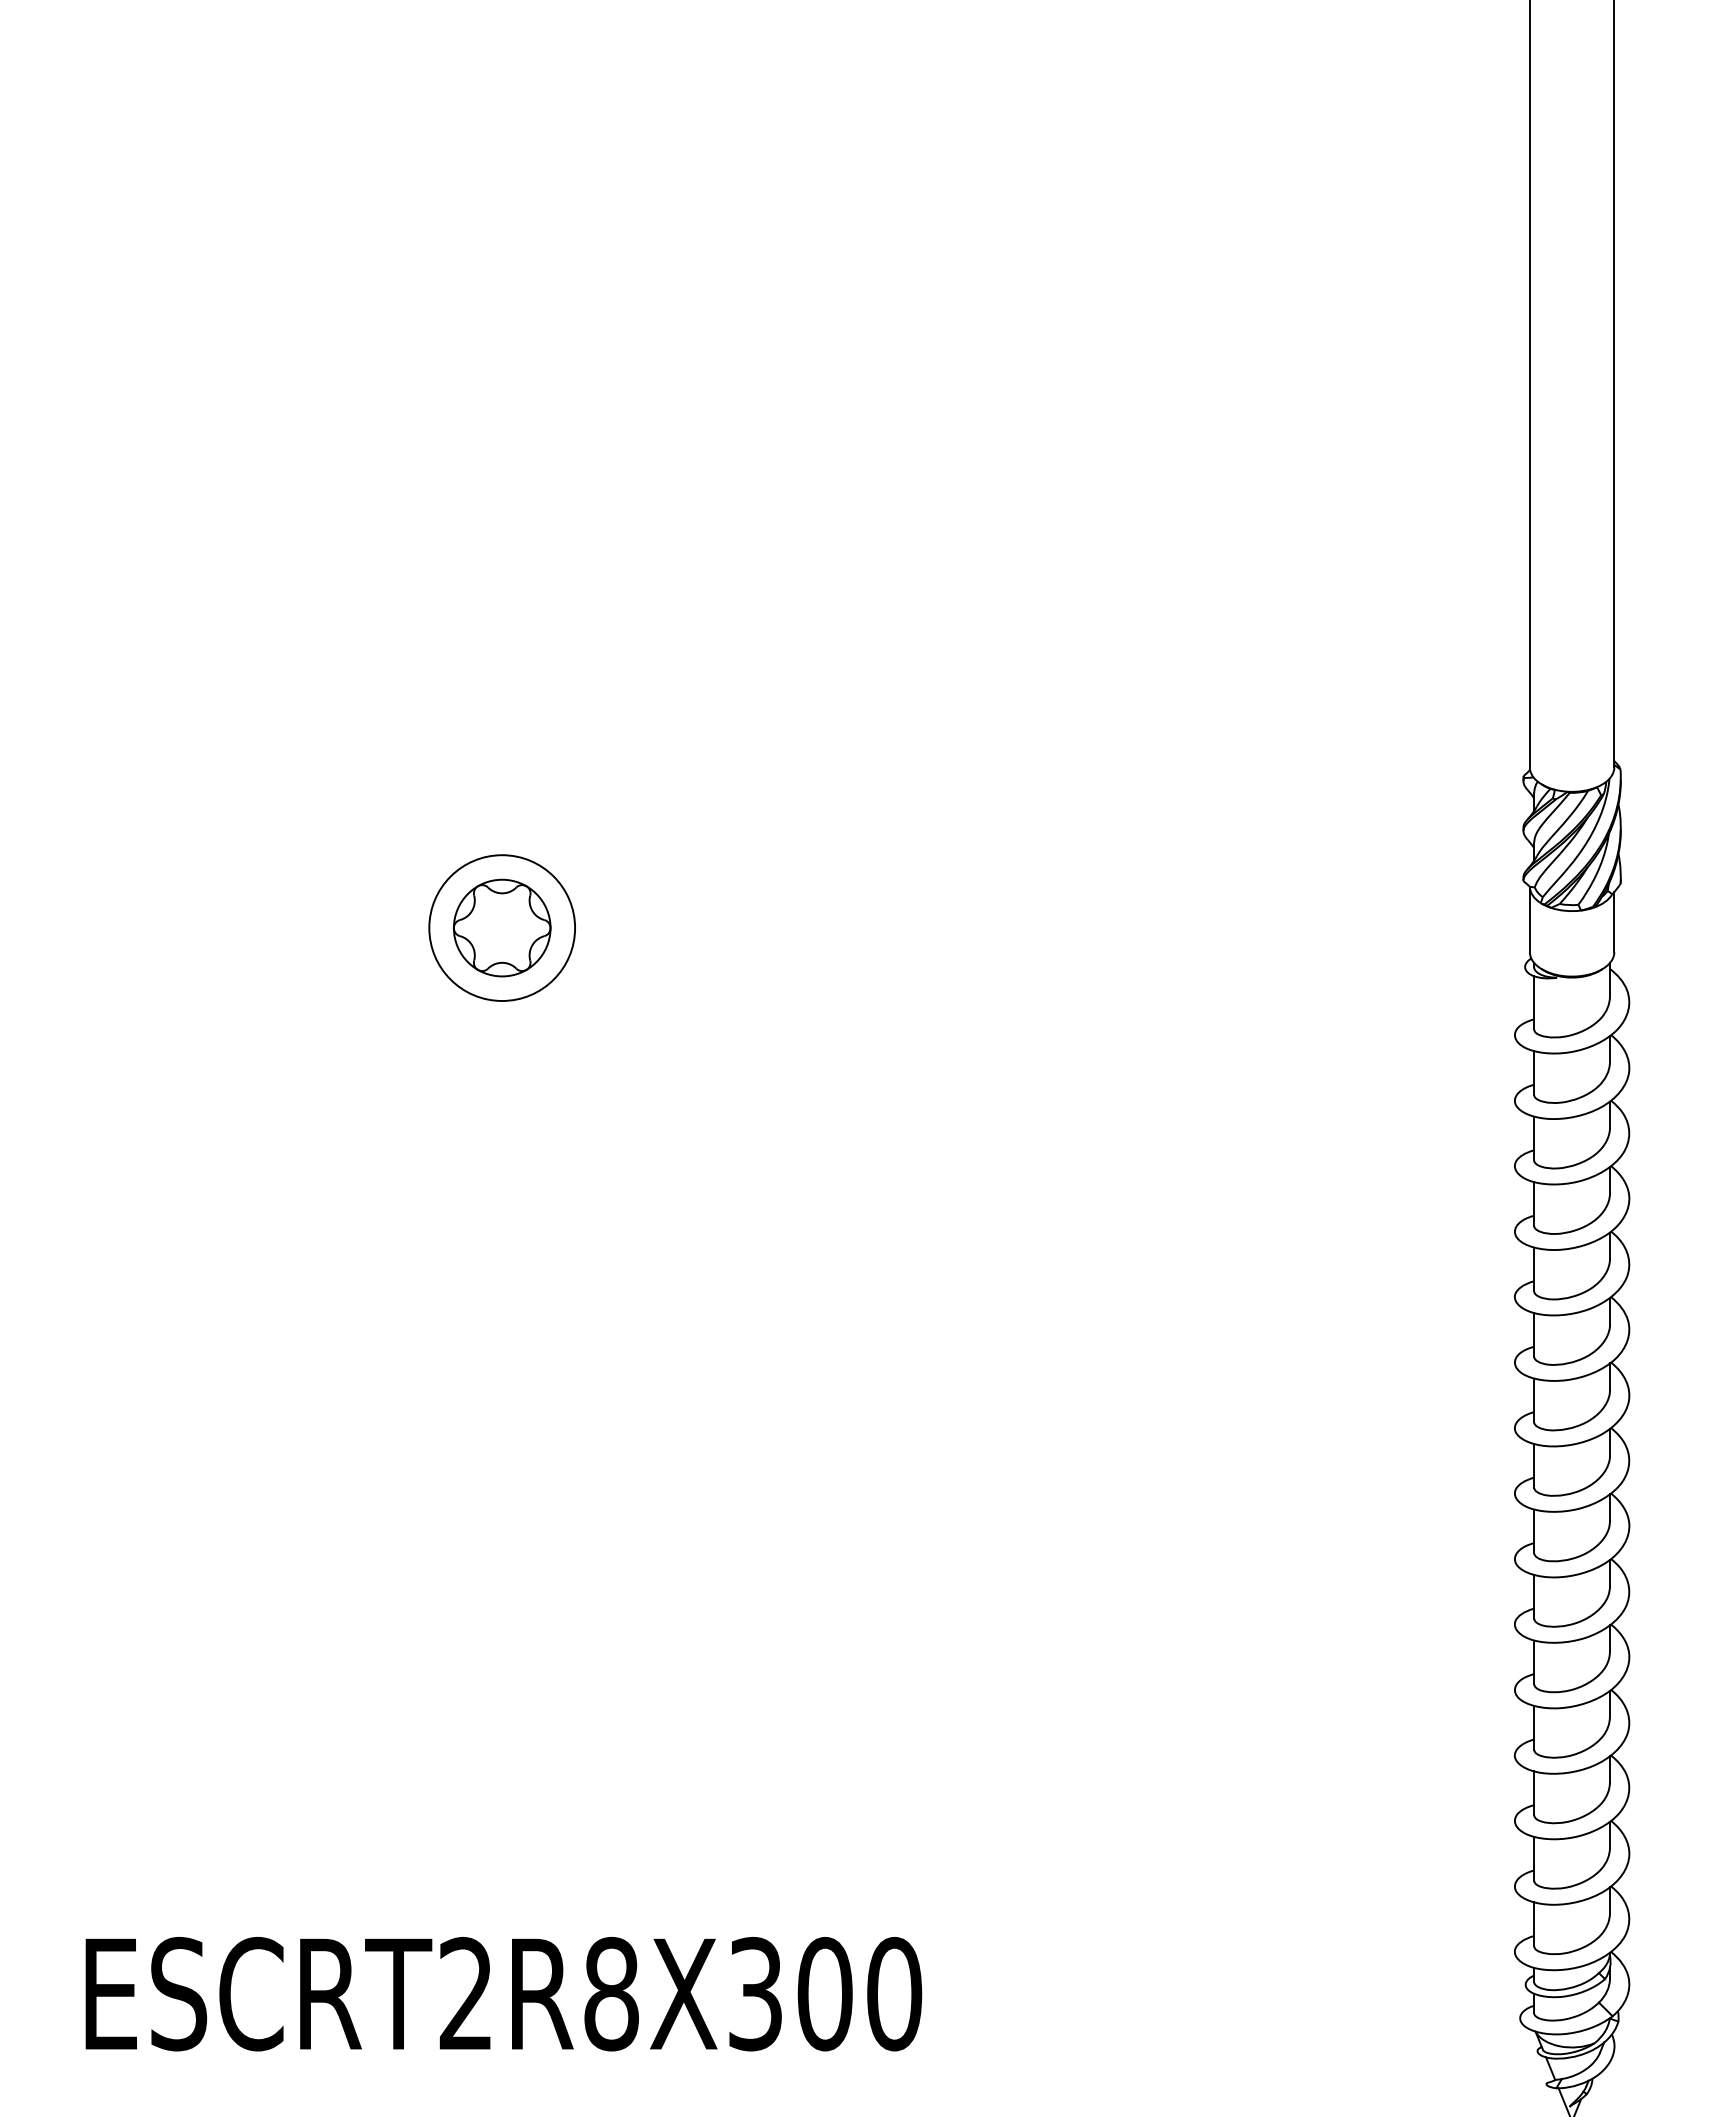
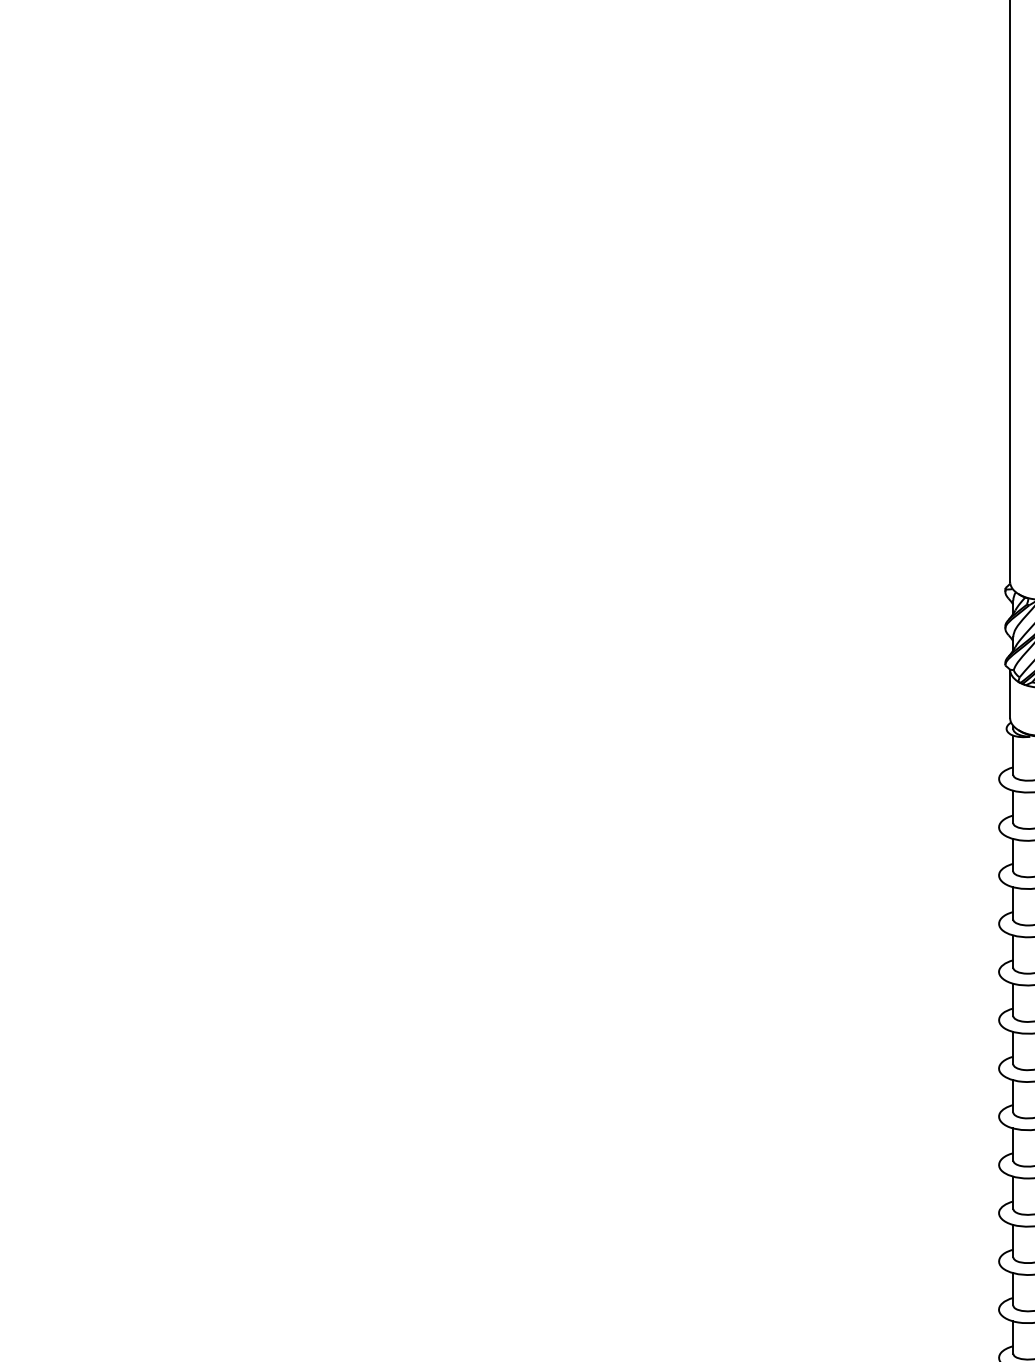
part: (501, 927) -> (252, 699), removed

